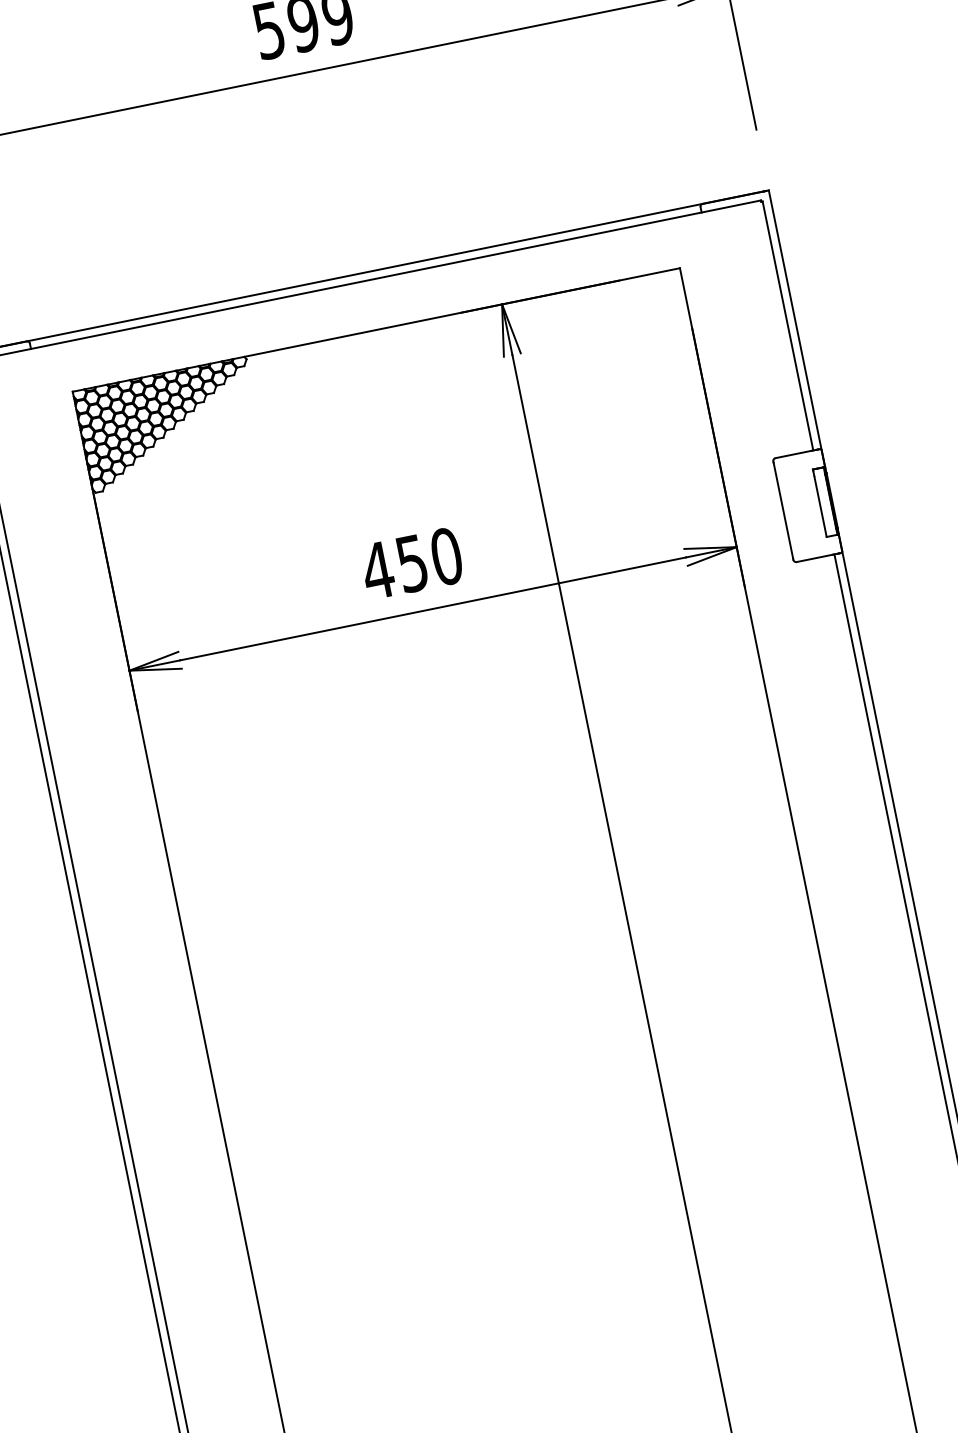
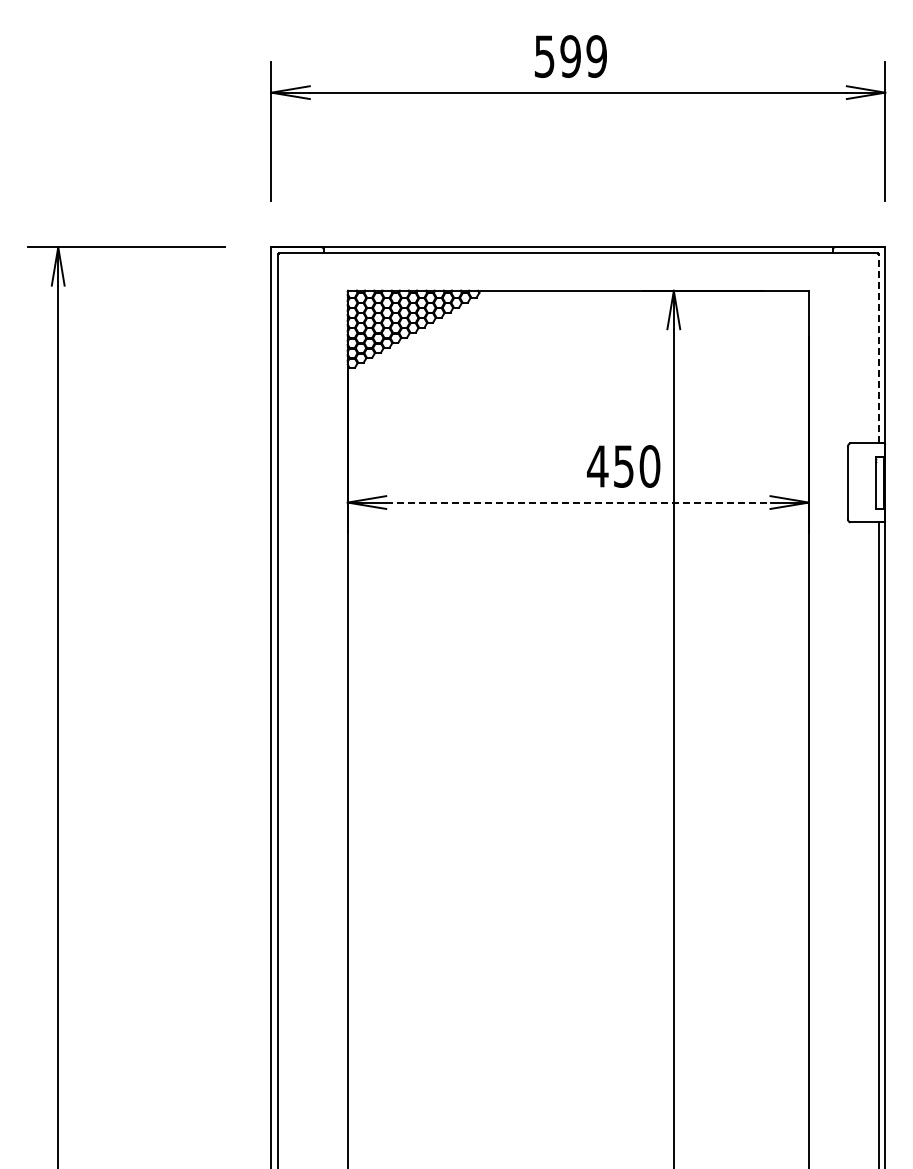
line: (788, 325) -> (879, 348), solid -> dashed
text: (411, 563) -> (623, 466), moved
line: (433, 608) -> (578, 502), solid -> dashed

